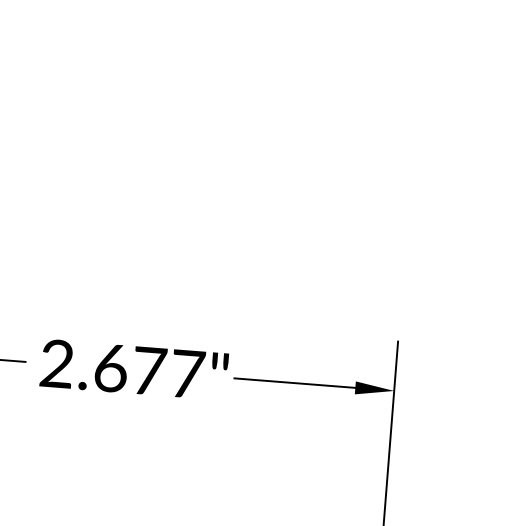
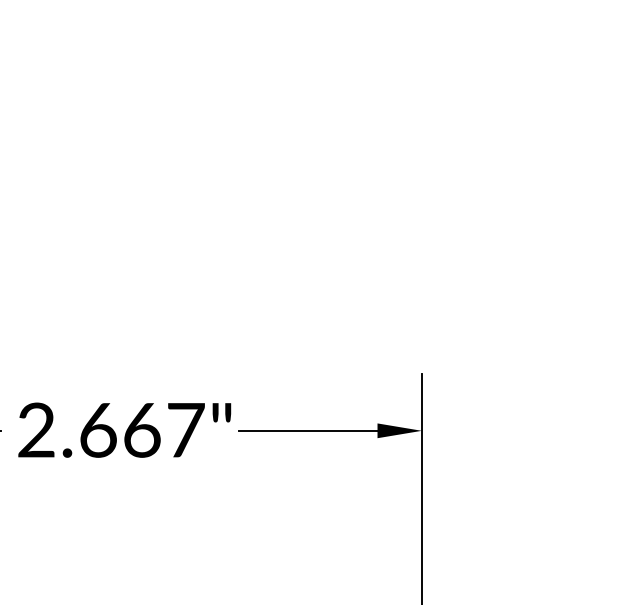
text: (149, 371) -> (142, 430), 2.677" -> 2.667"

